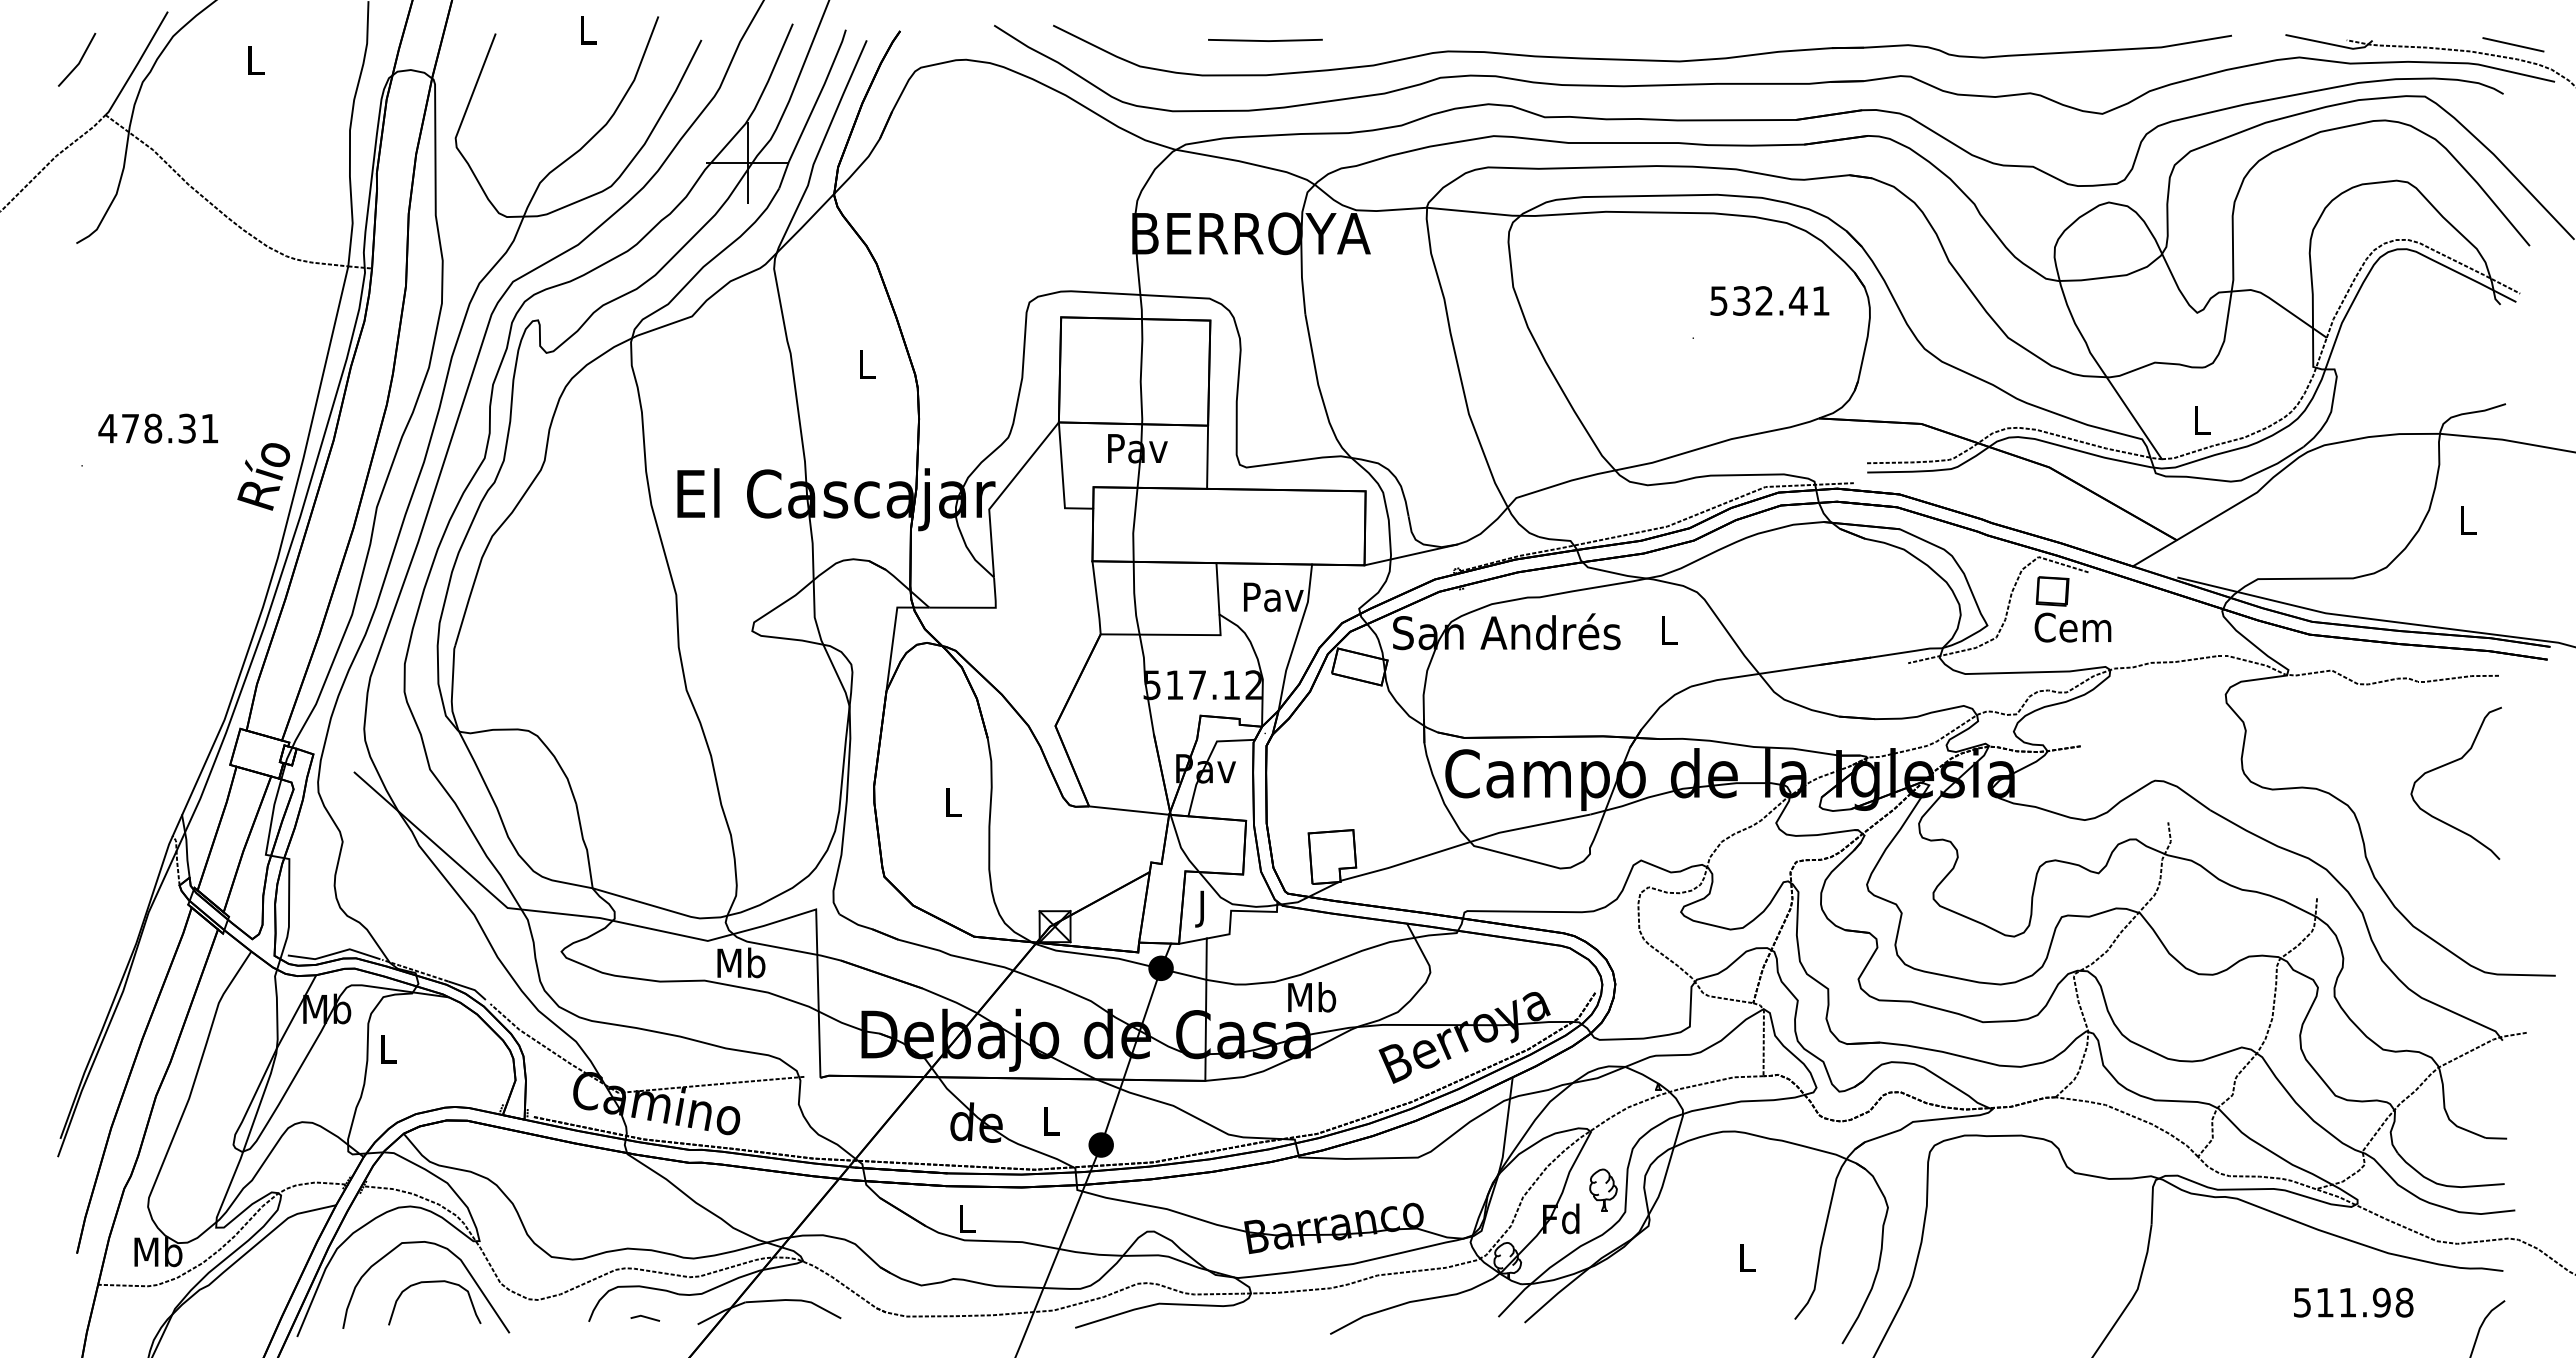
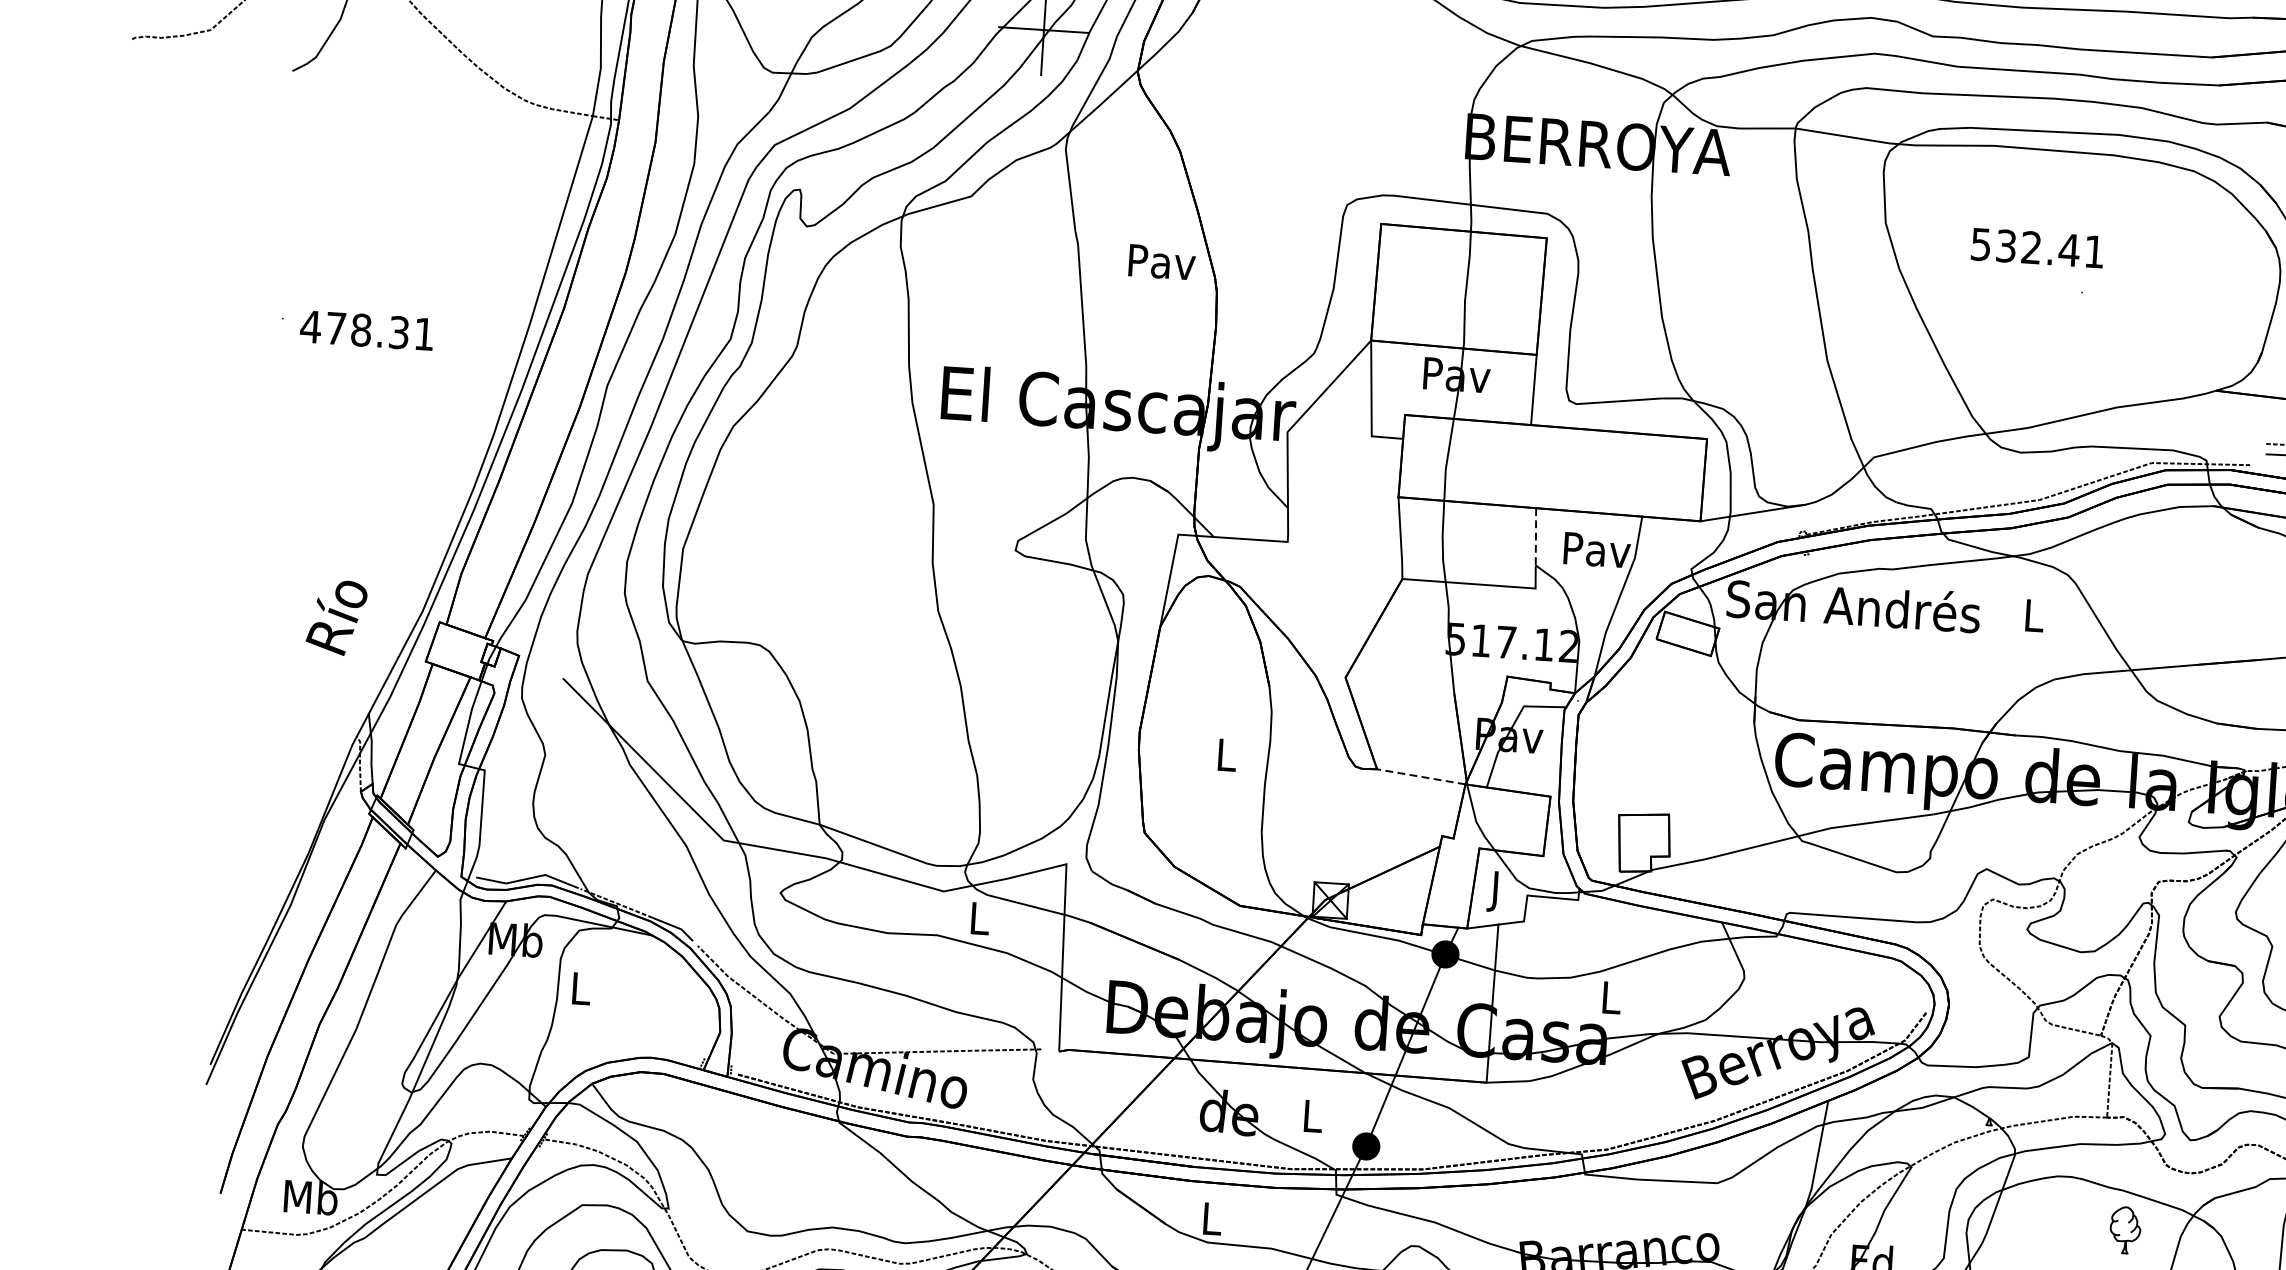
text: (1769, 300) -> (2037, 247), moved
text: (867, 364) -> (1162, 262), L -> Pav
text: (157, 428) -> (366, 330), moved
text: (263, 476) -> (336, 617), moved
line: (1217, 588) -> (1535, 536), solid -> dashed
line: (1128, 810) -> (1420, 776), solid -> dashed
text: (741, 962) -> (979, 917), Mb -> L
text: (1312, 997) -> (1611, 997), Mb -> L
part: (1603, 1189) -> (2125, 1229), moved

